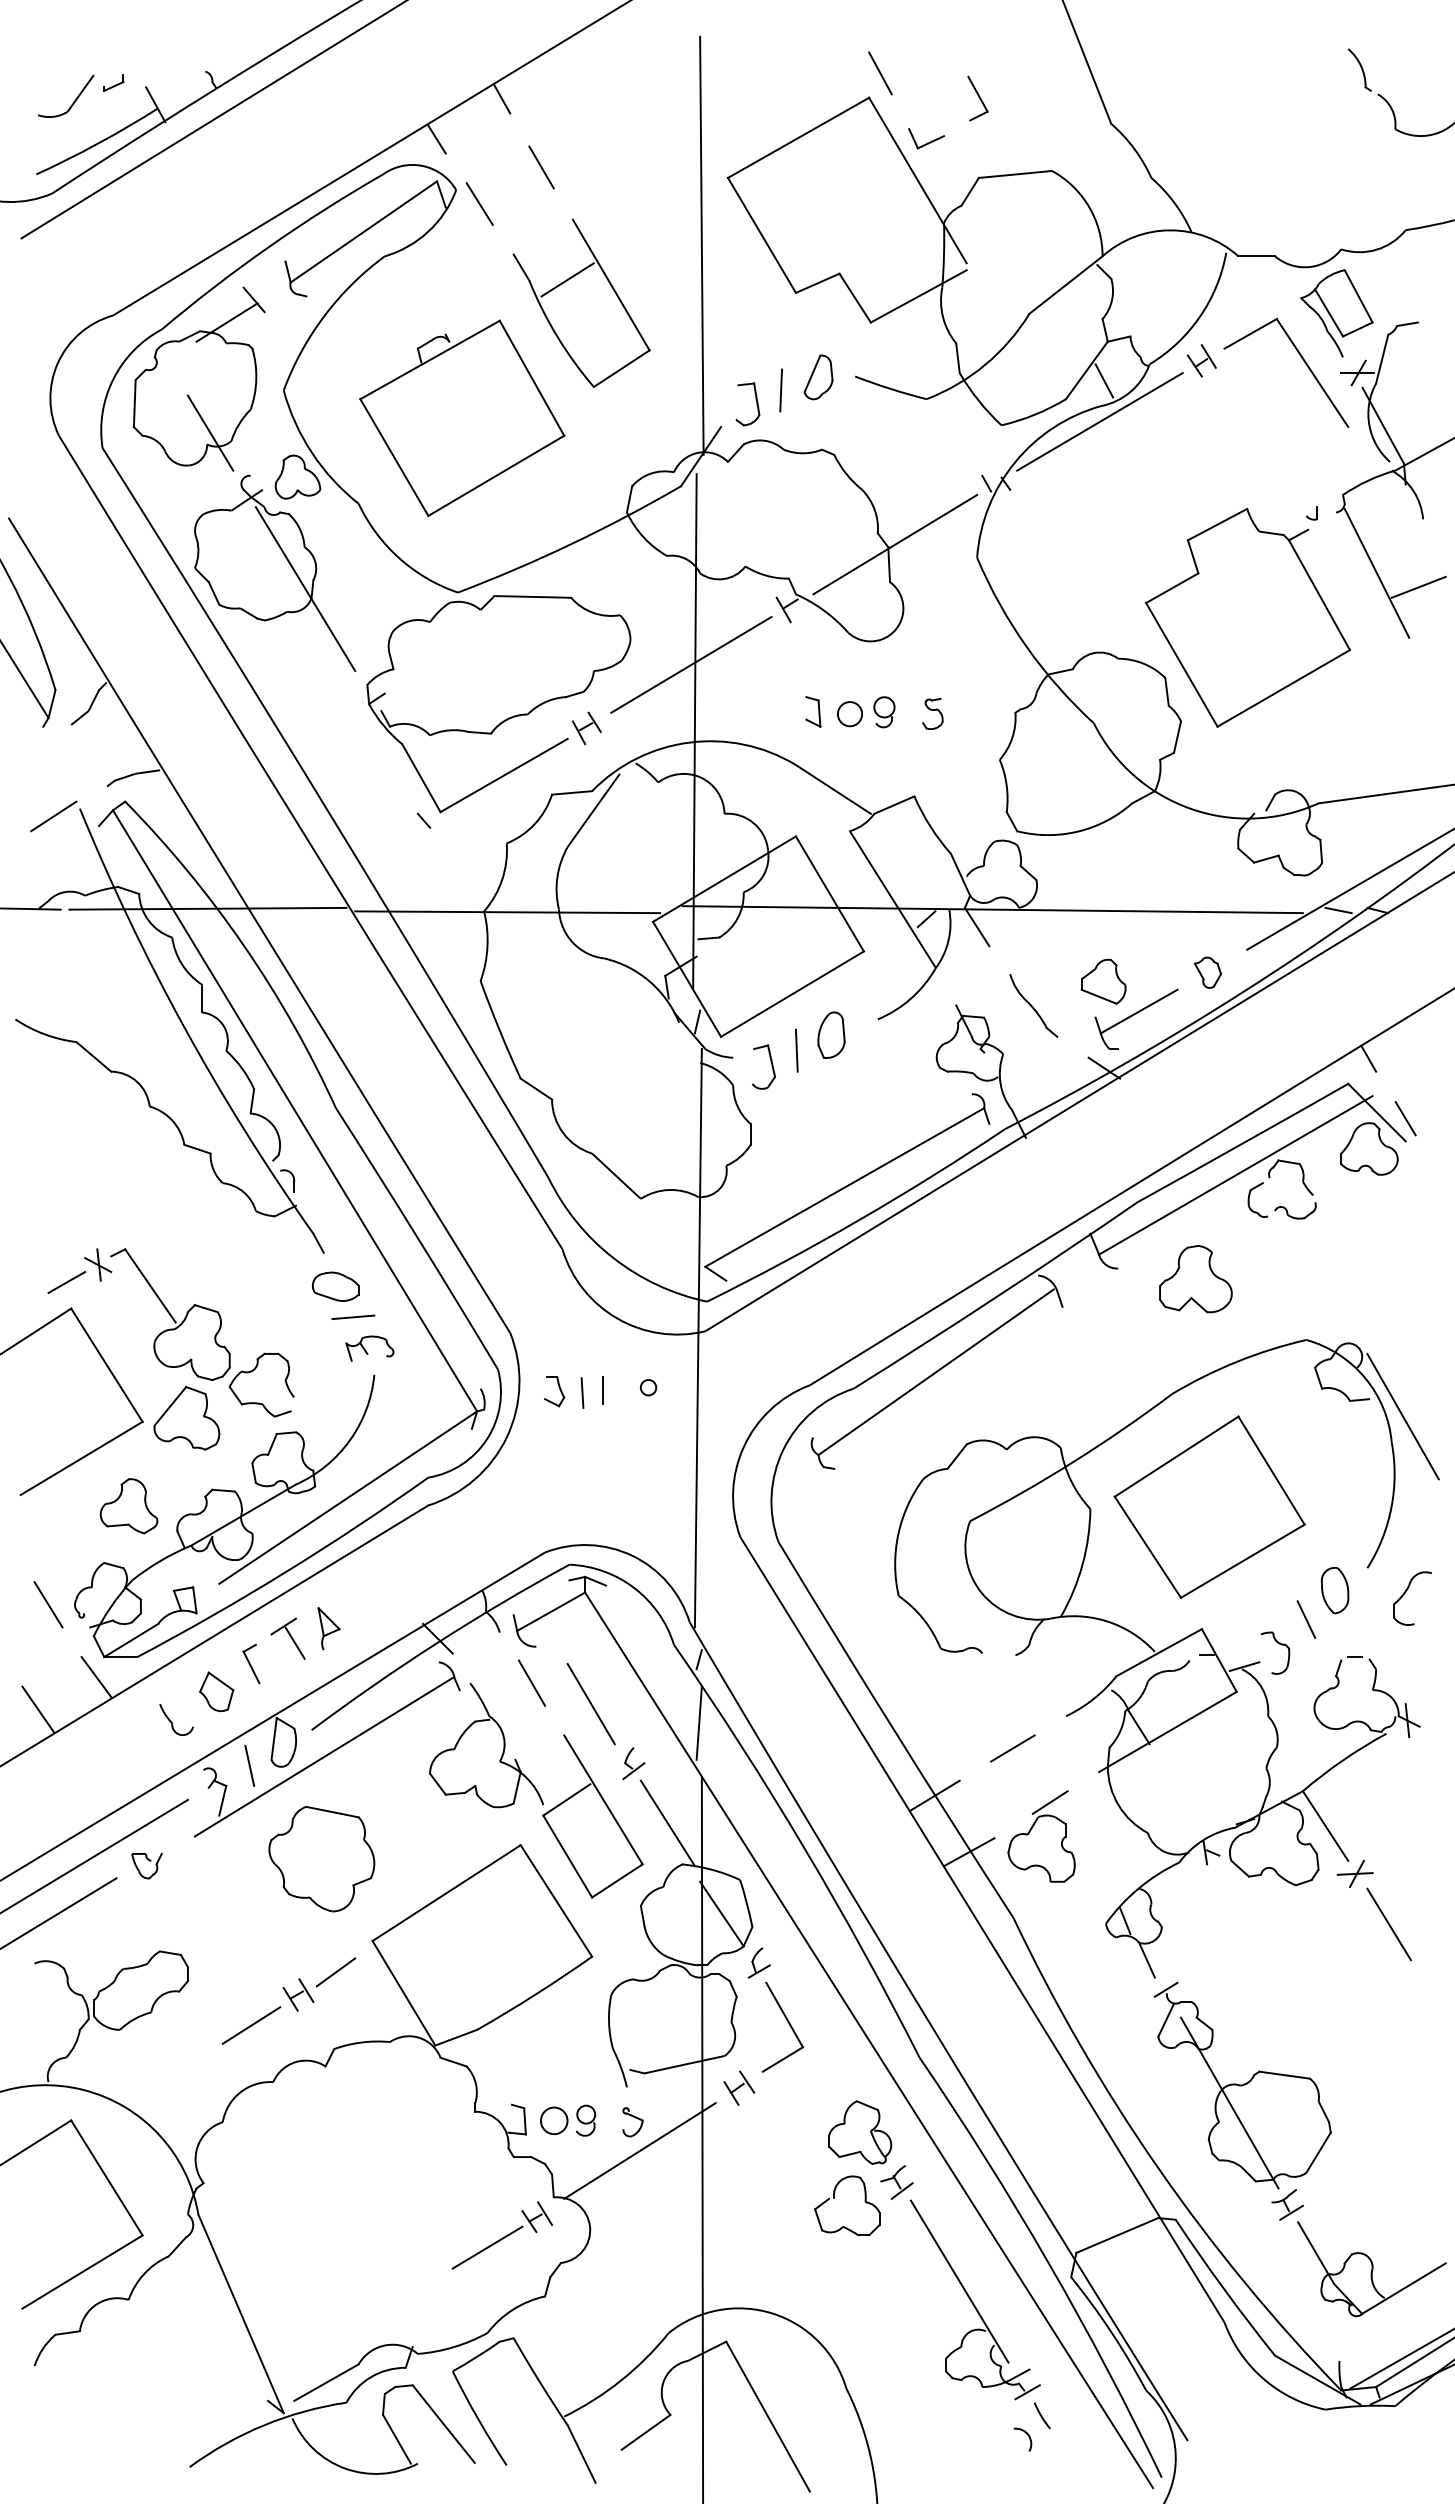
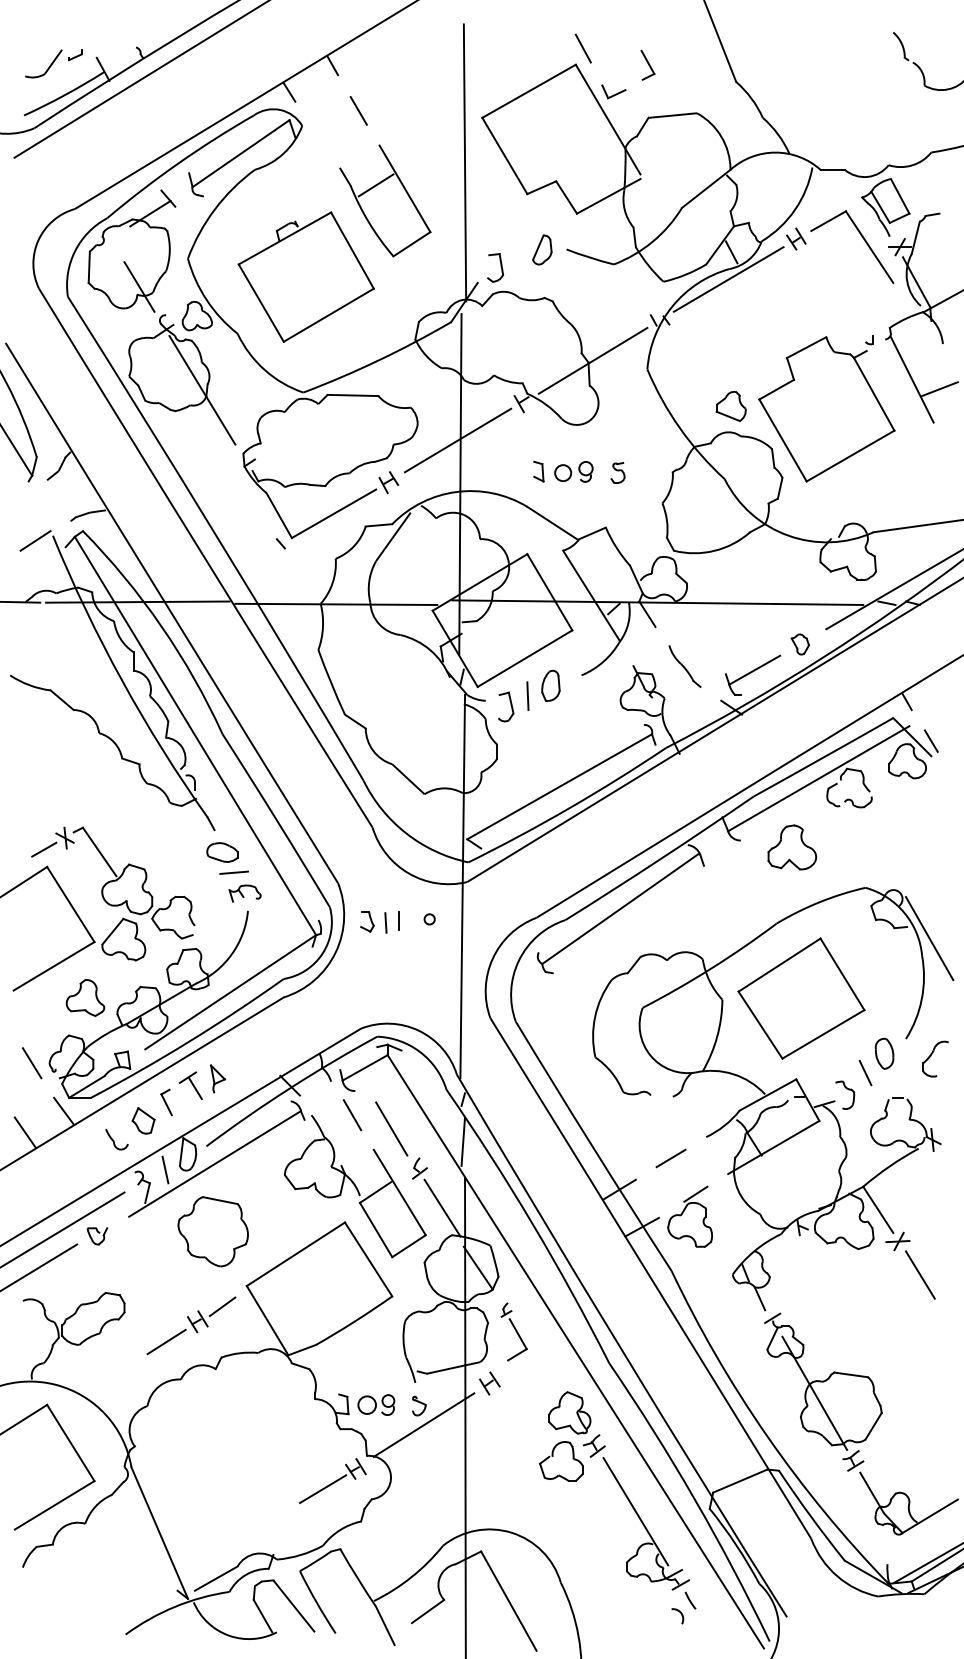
line: (479, 204) -> (317, 135), removed
line: (781, 390) -> (517, 258), removed
part: (1102, 981) -> (730, 406), moved
part: (776, 2009) -> (514, 1331), size x0.7

